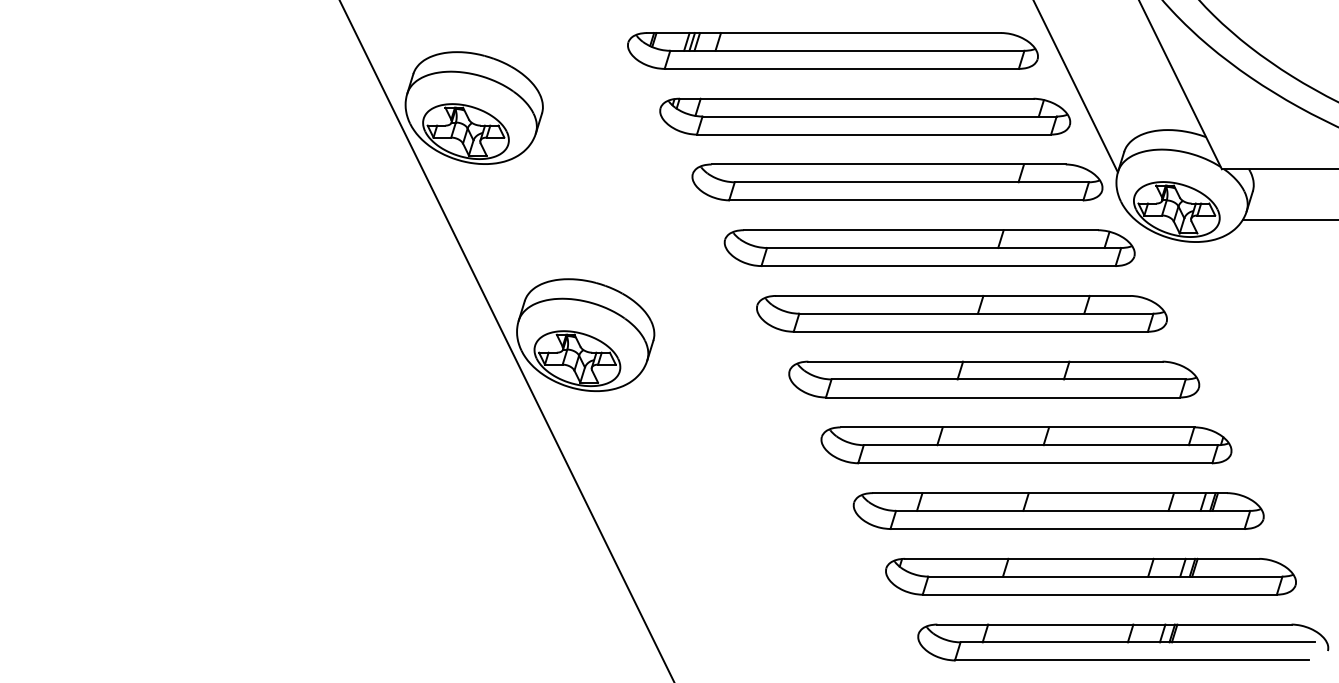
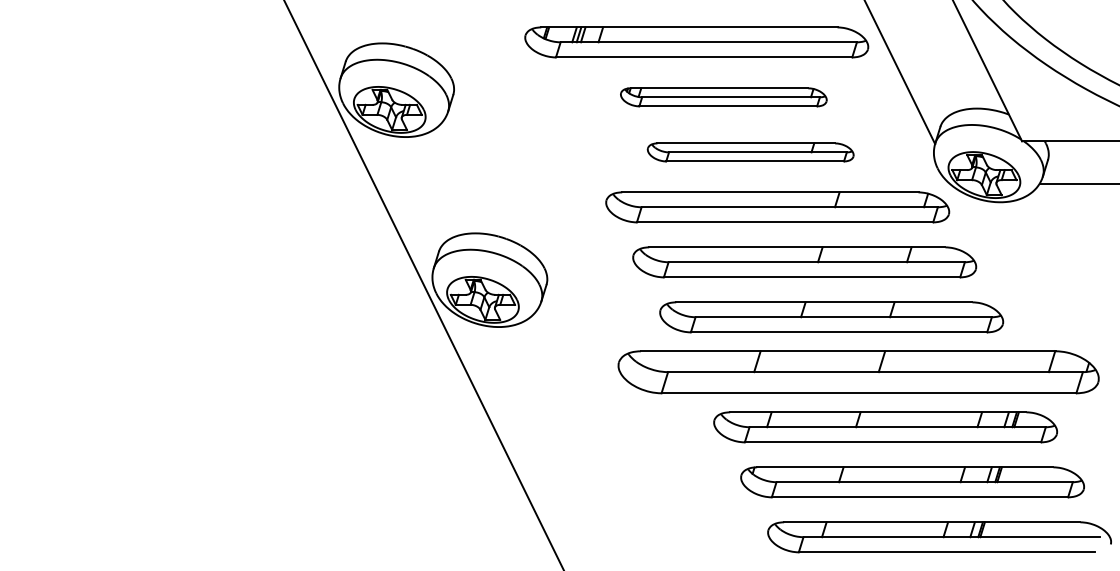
part: (865, 116) -> (723, 97), size x0.6
part: (897, 182) -> (750, 152), size x0.6
part: (1026, 445) -> (858, 372), size x1.4

